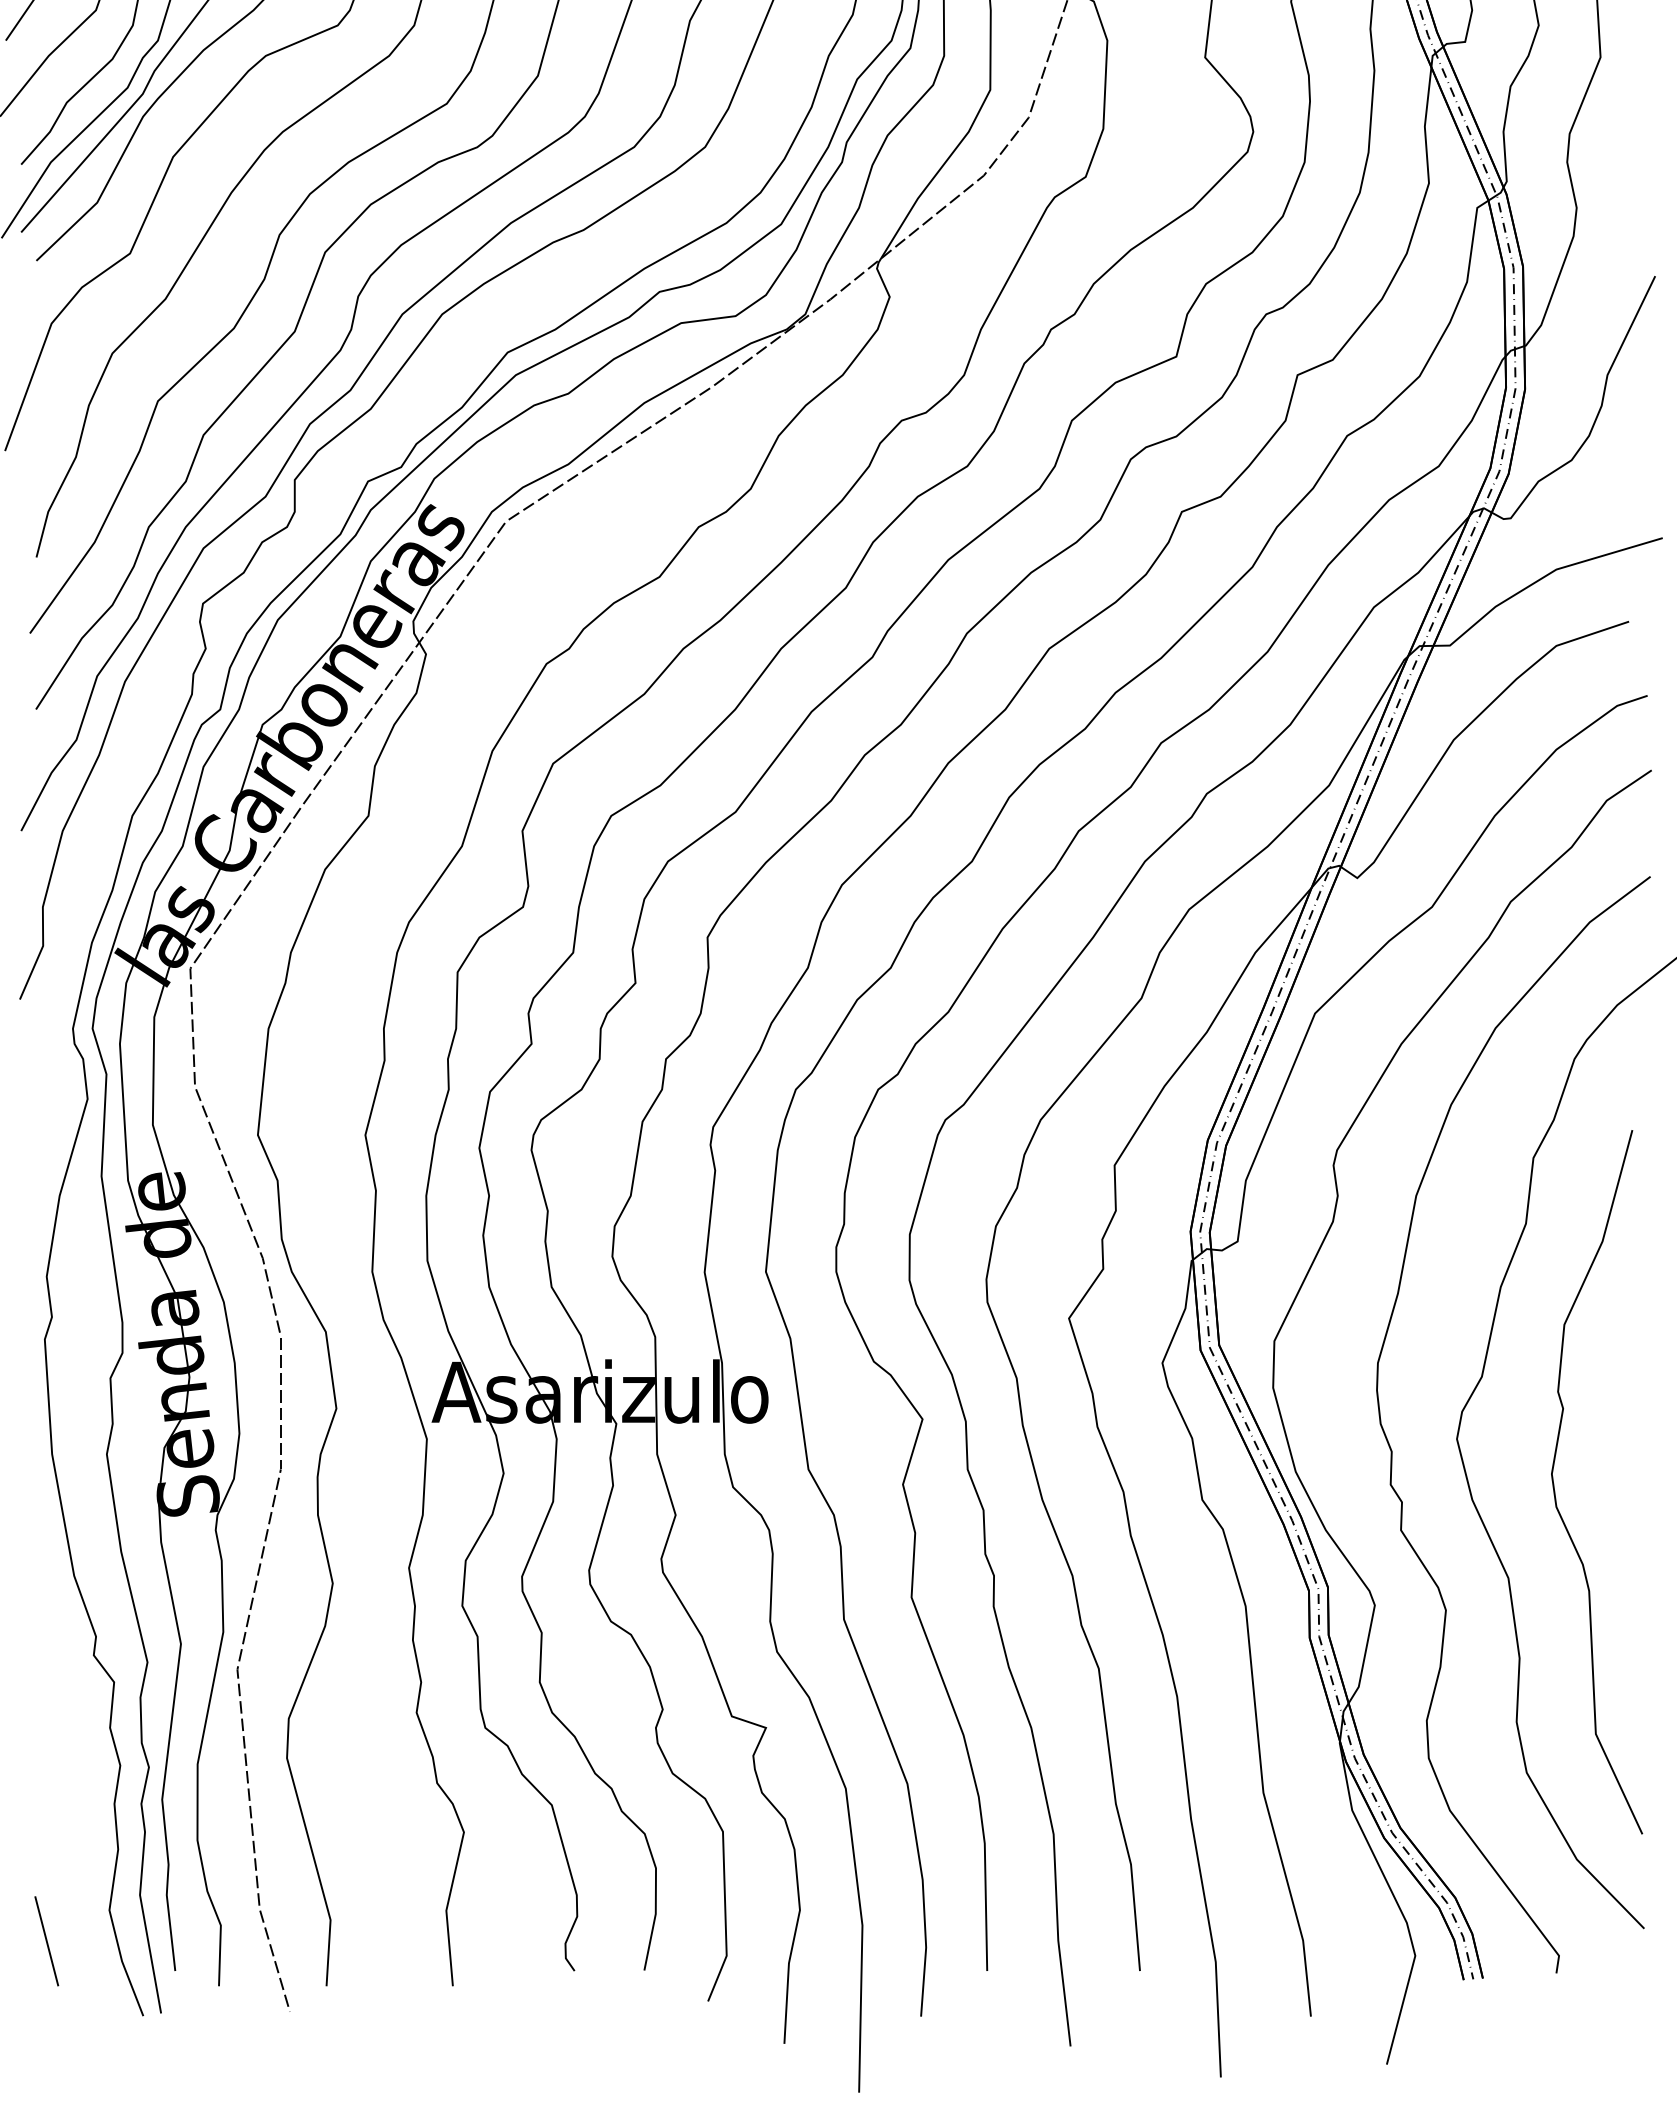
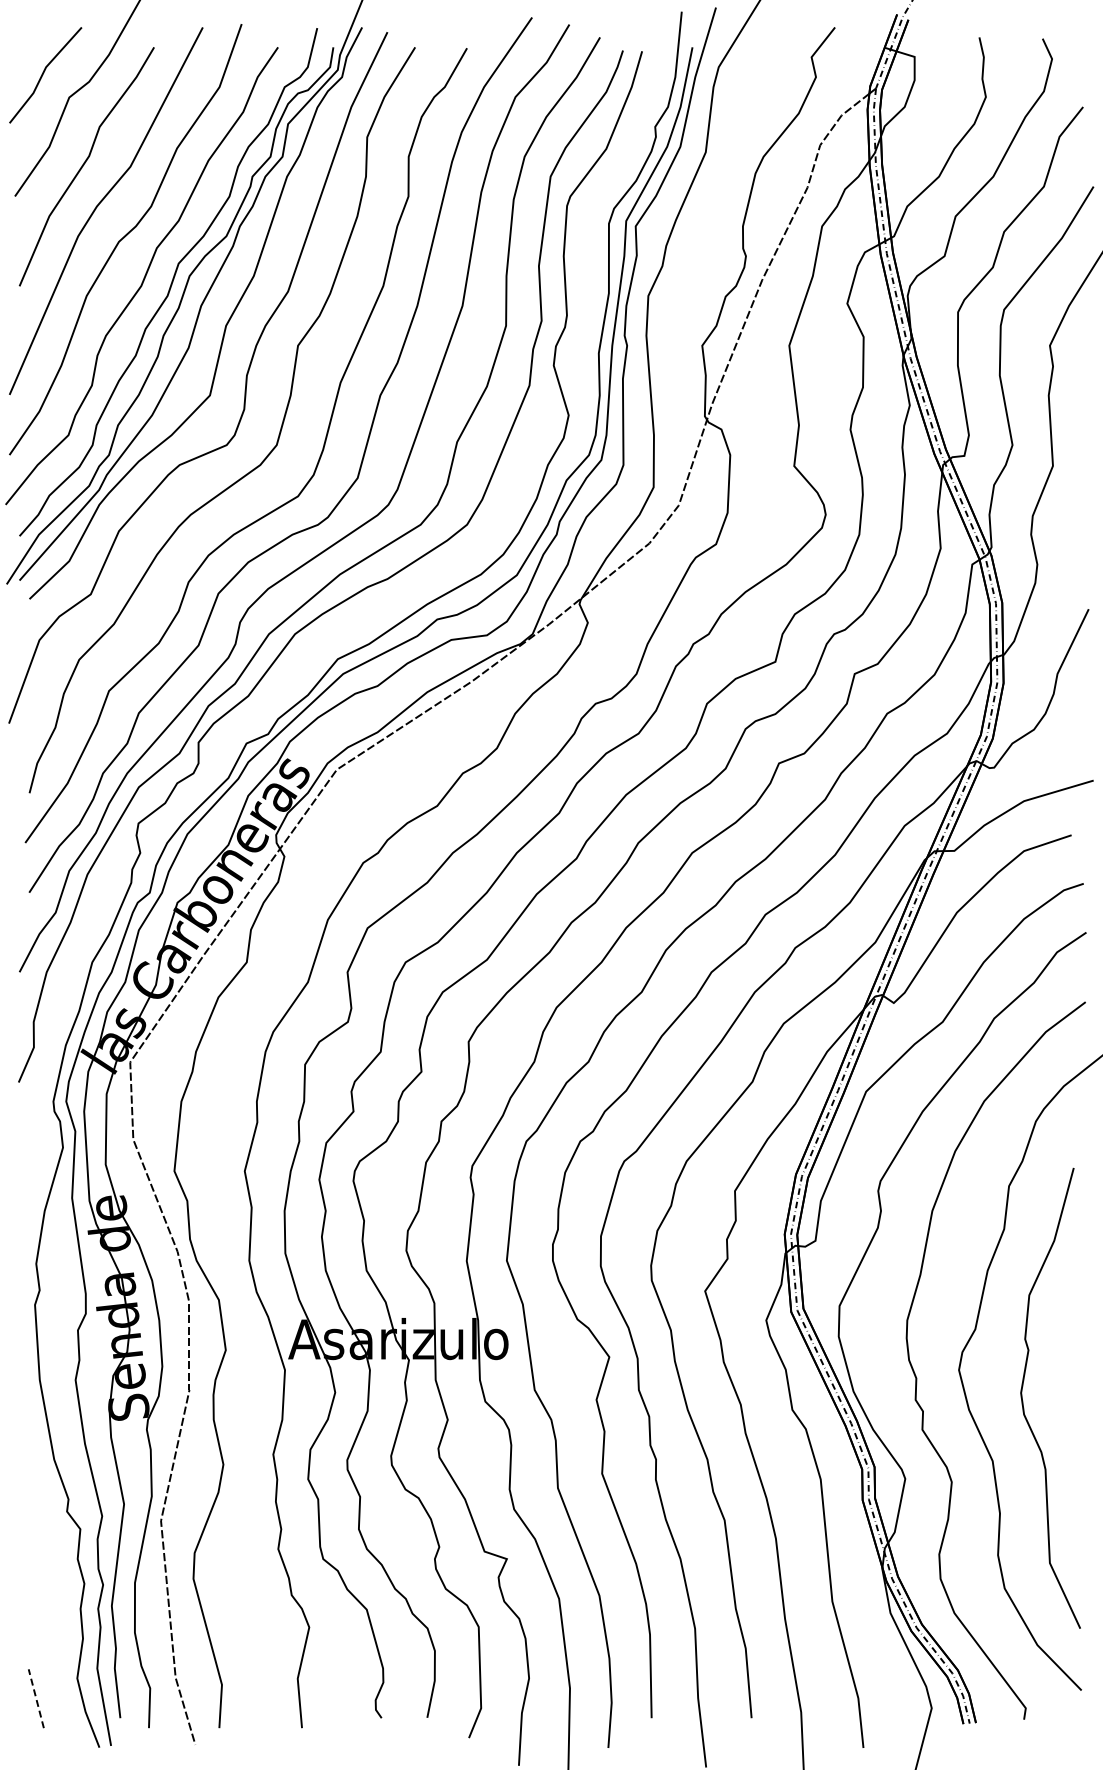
line: (47, 1940) -> (36, 1698), solid -> dashed

